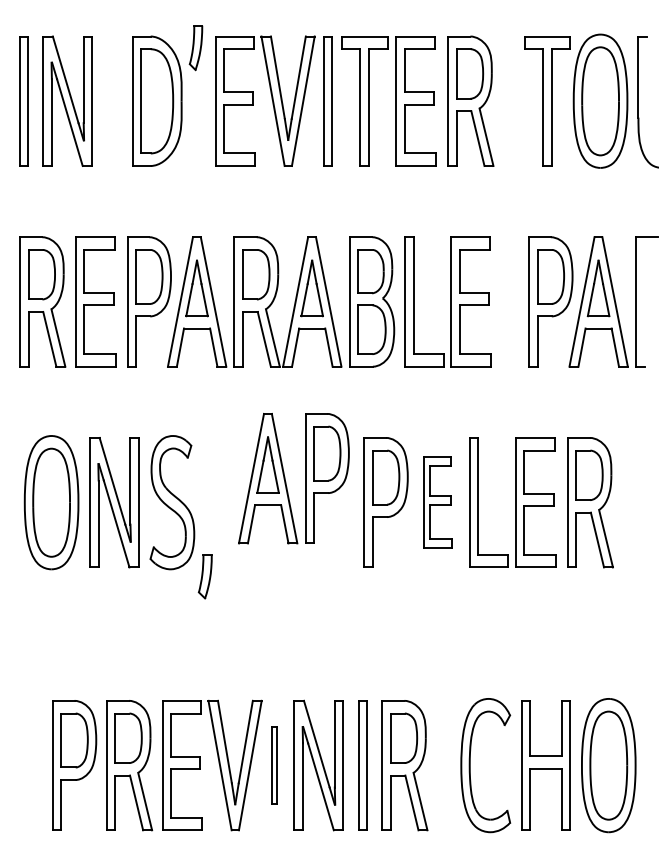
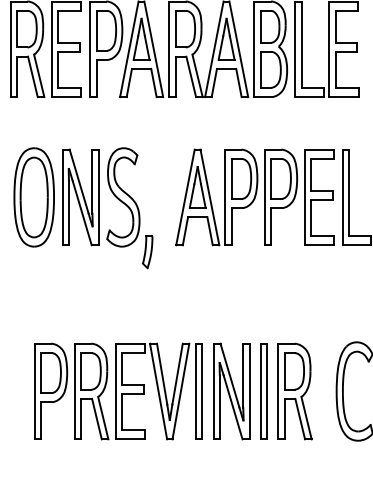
part: (286, 481) -> (211, 199), moved
part: (437, 502) -> (319, 197), size x1.43
part: (274, 765) -> (198, 391), size x1.67

